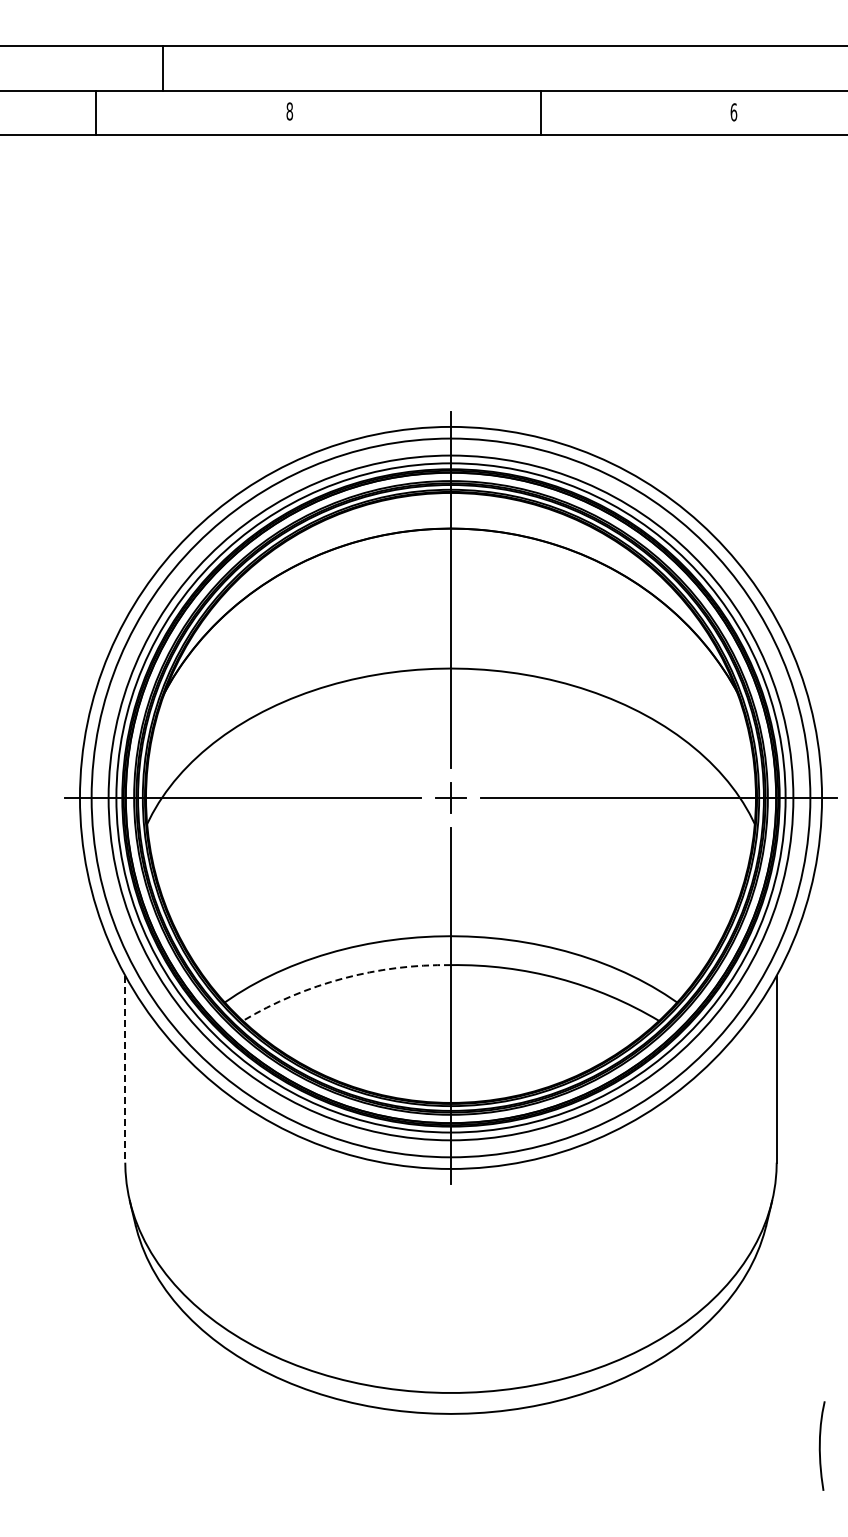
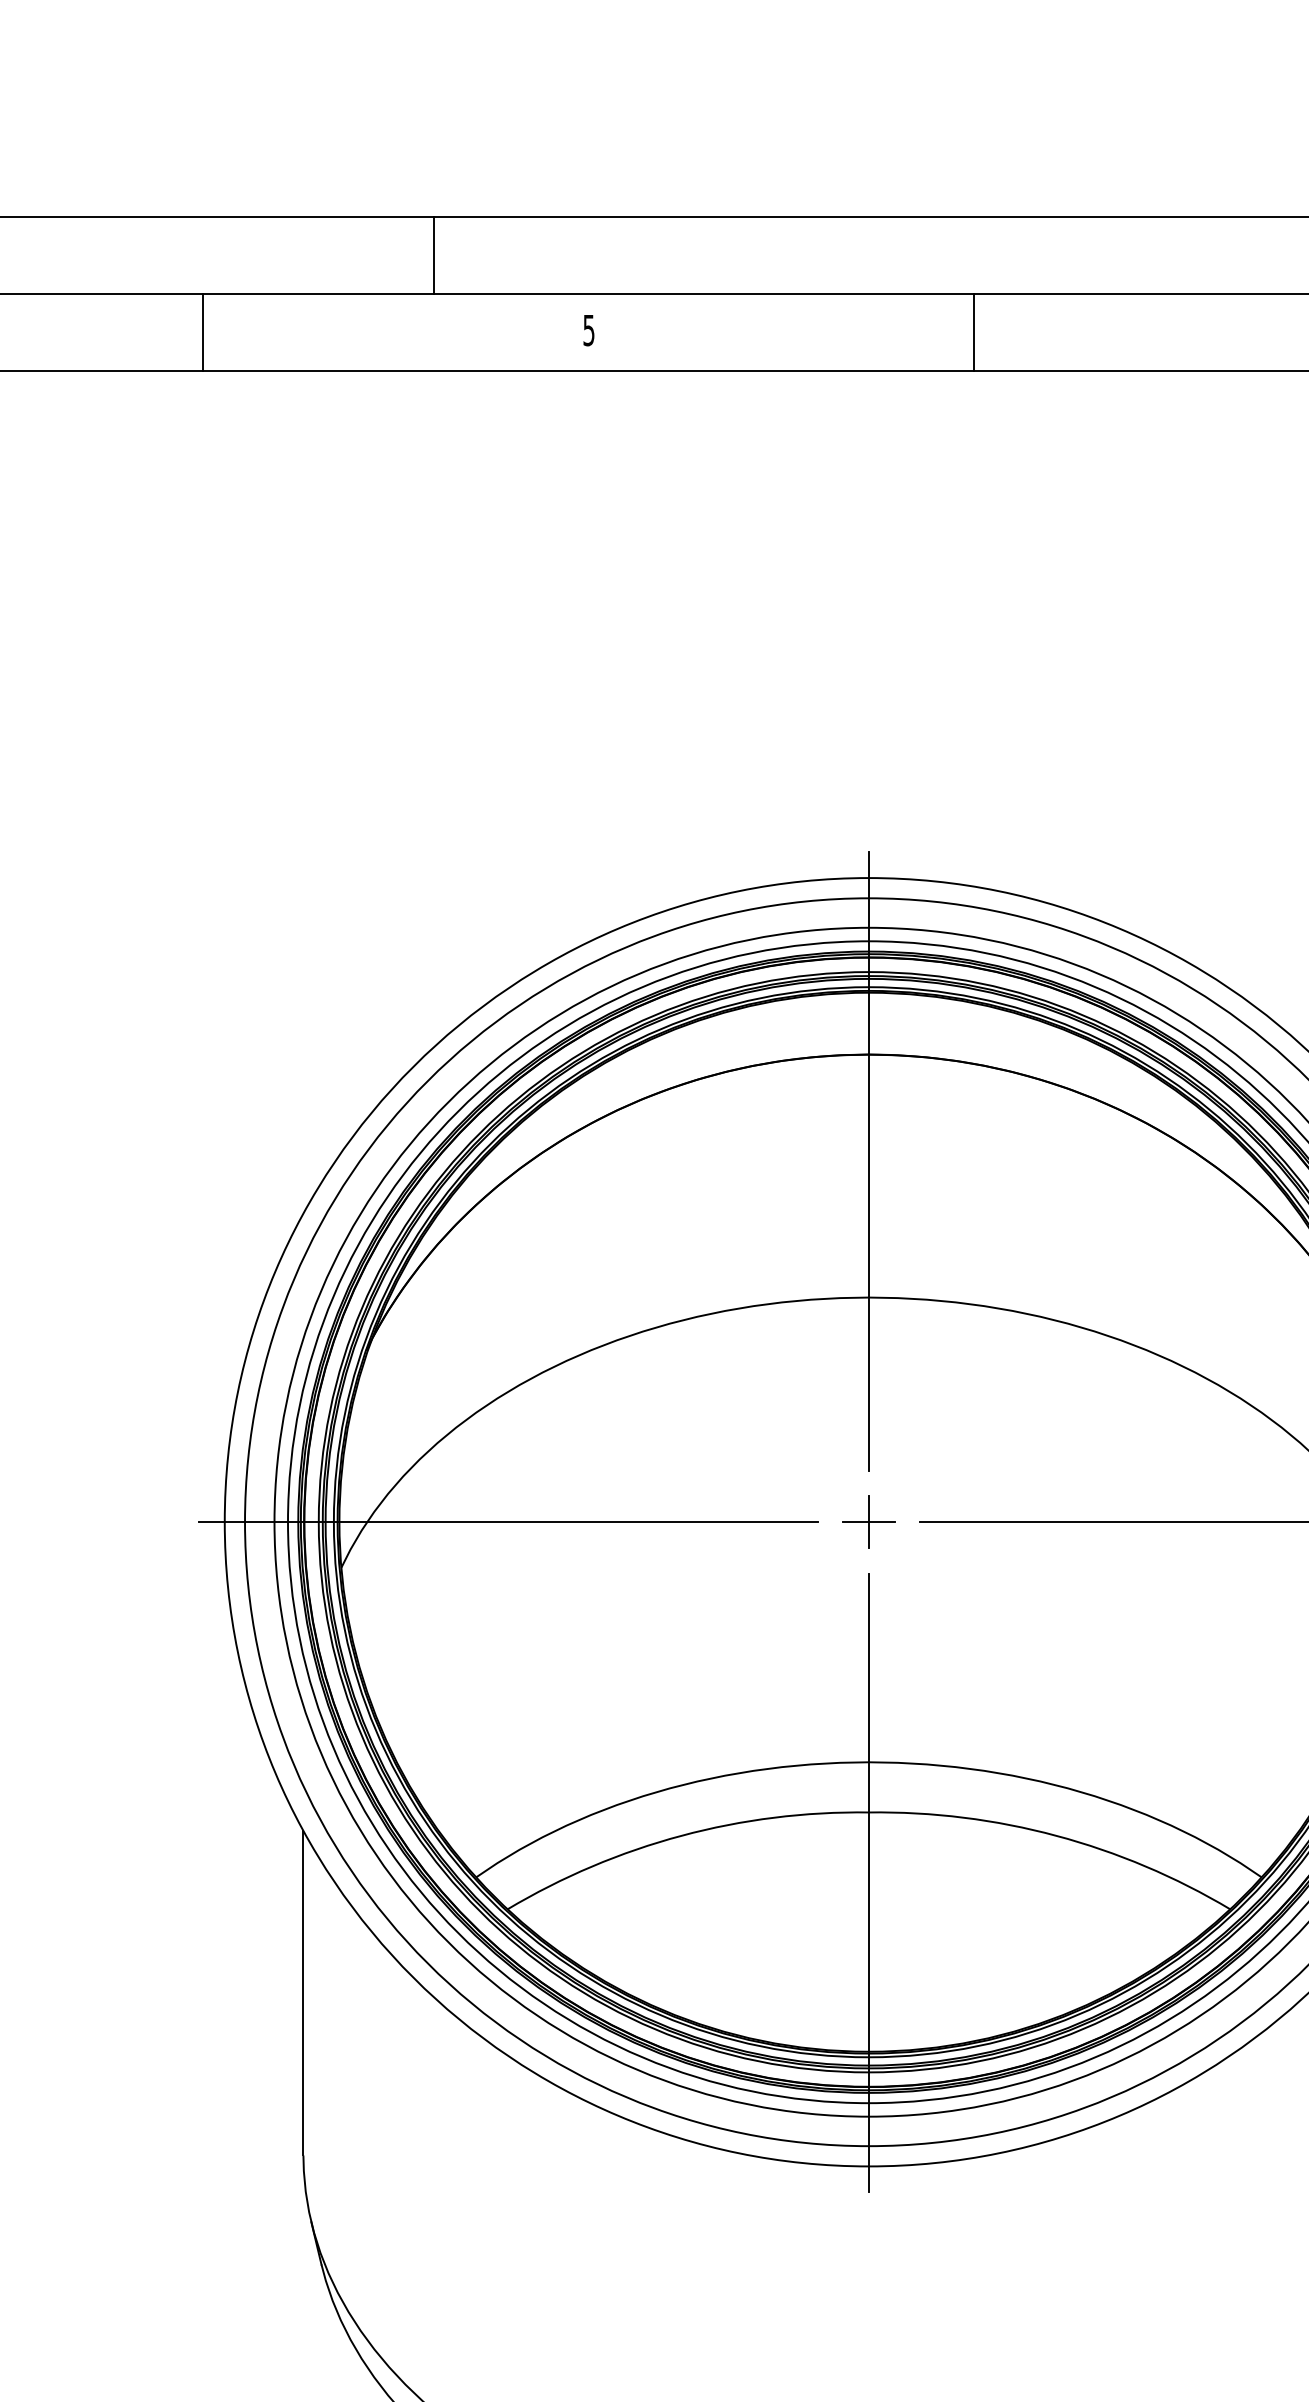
line: (162, 68) -> (434, 255), moved
text: (289, 111) -> (588, 330), 8 -> 5
line: (96, 112) -> (203, 332), moved
line: (540, 112) -> (973, 332), moved
arc: (343, 978) -> (682, 1835), dashed -> solid
line: (125, 1069) -> (303, 1993), dashed -> solid

